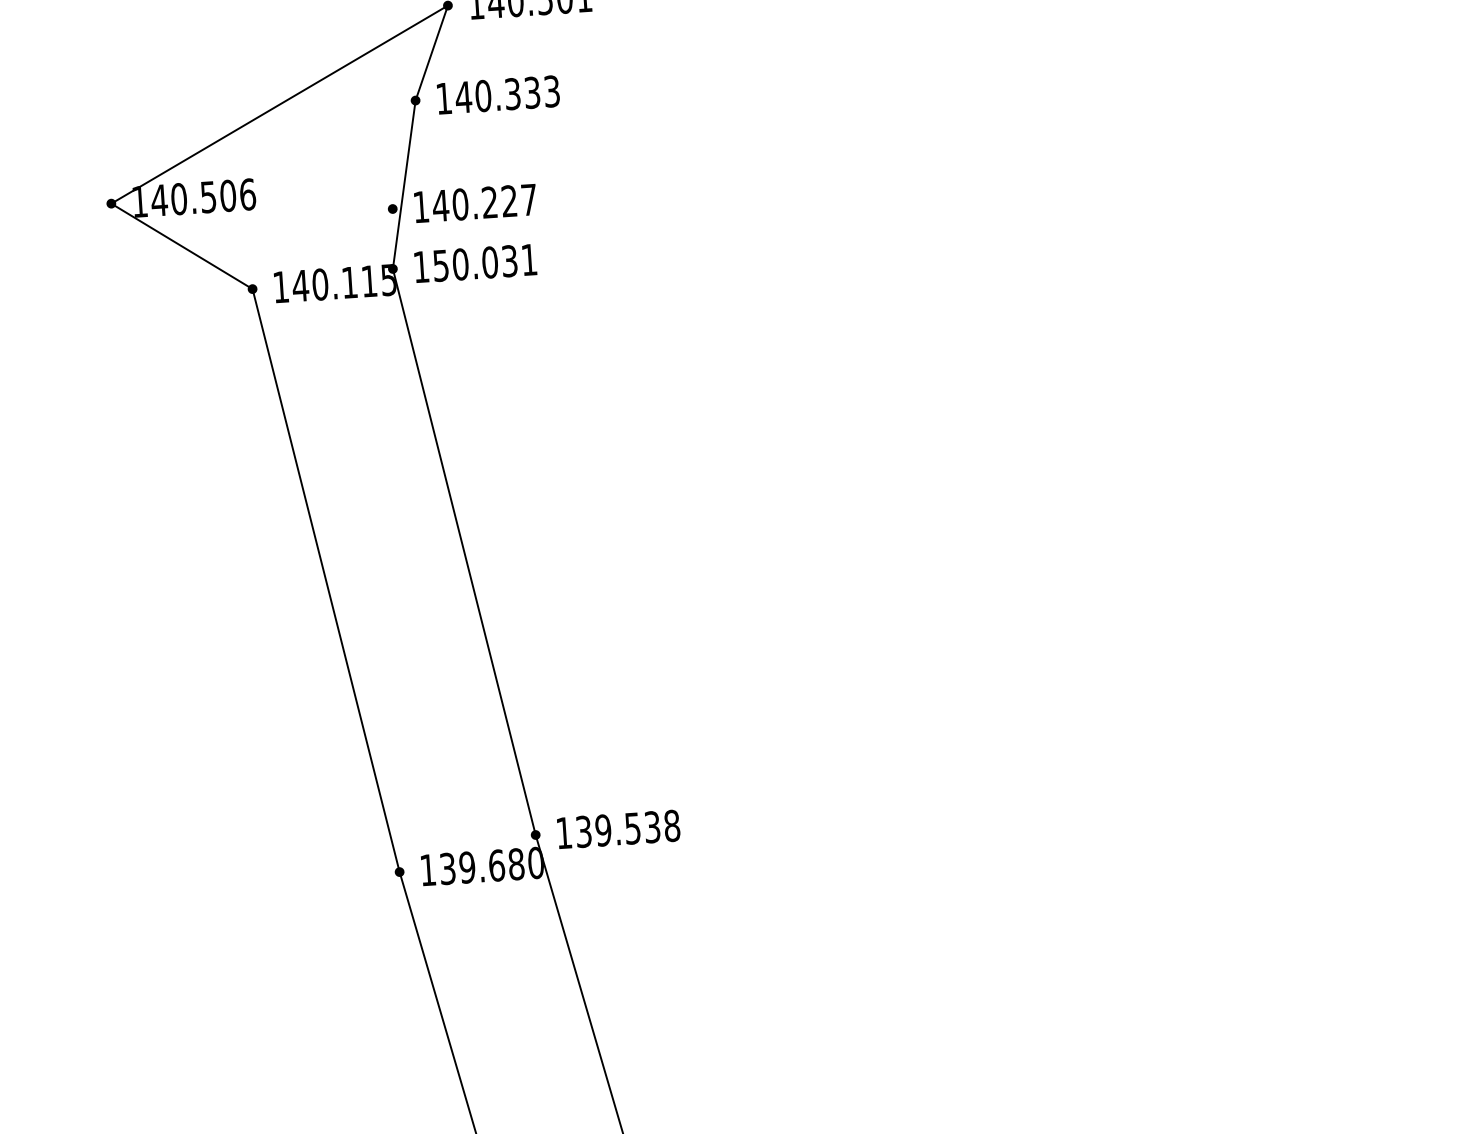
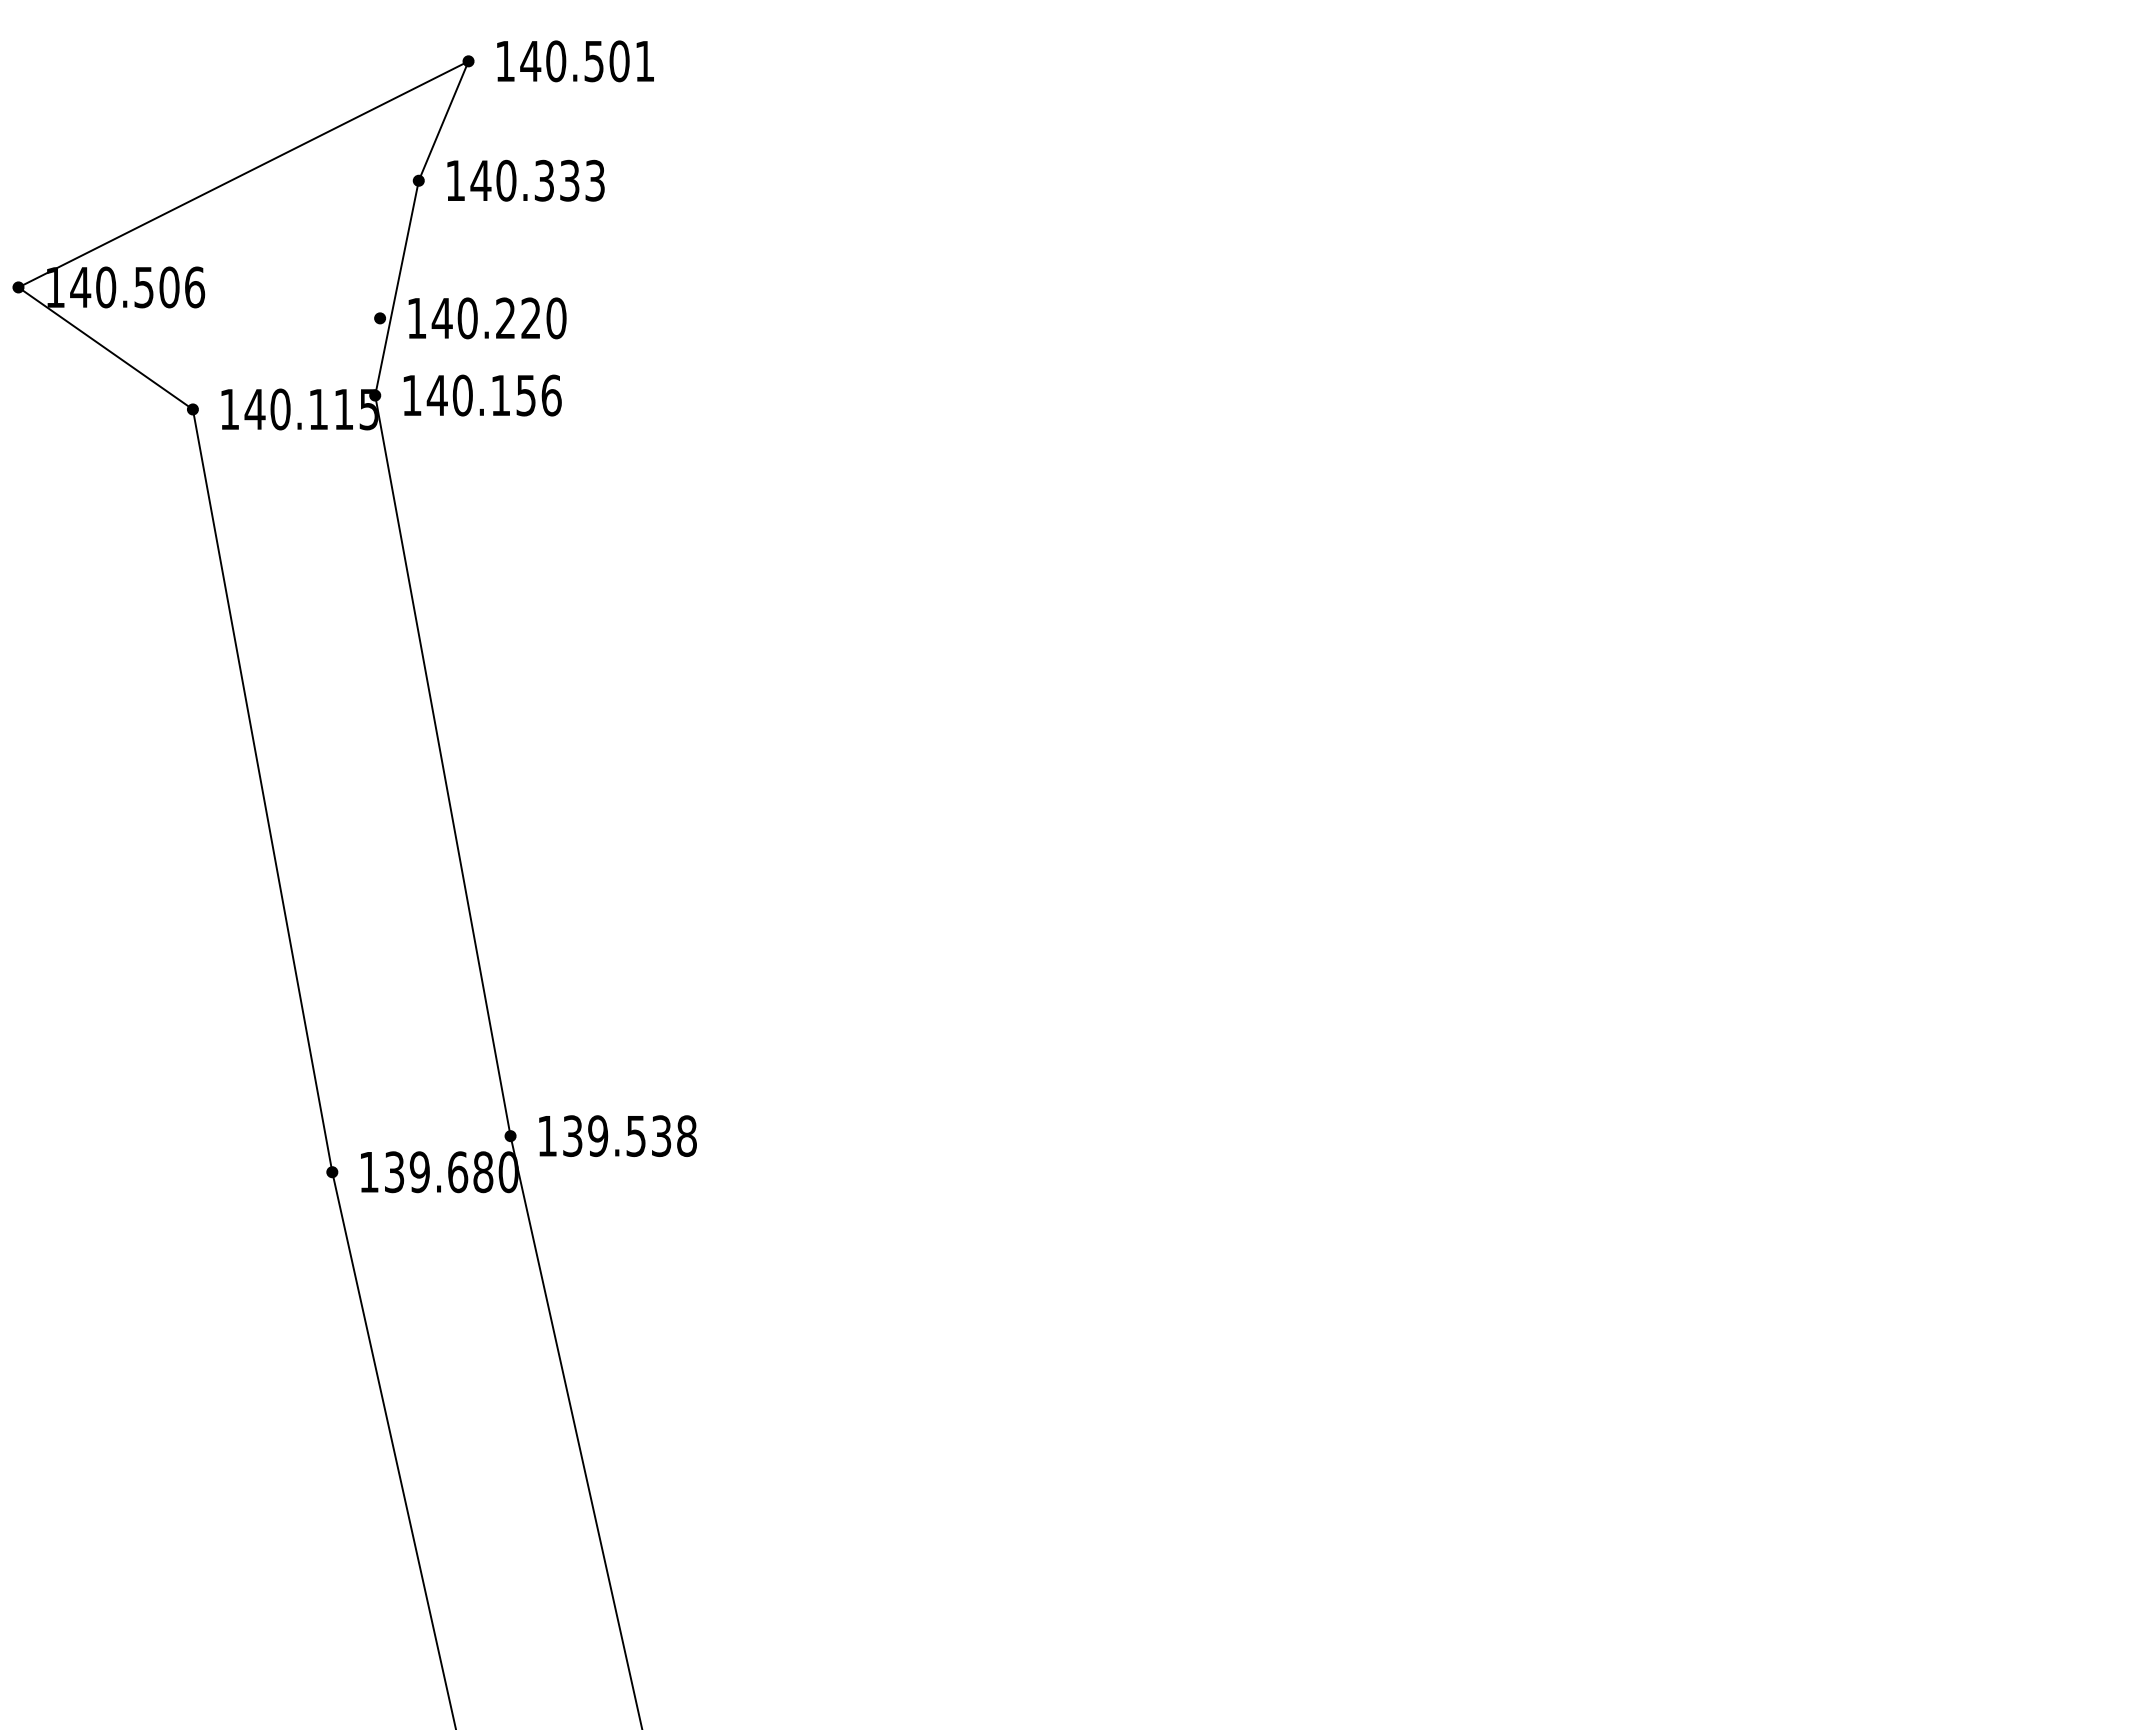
text: (529, 200) -> (556, 318), 140.227 -> 140.220
text: (484, 262) -> (493, 395), 150.031 -> 140.156

